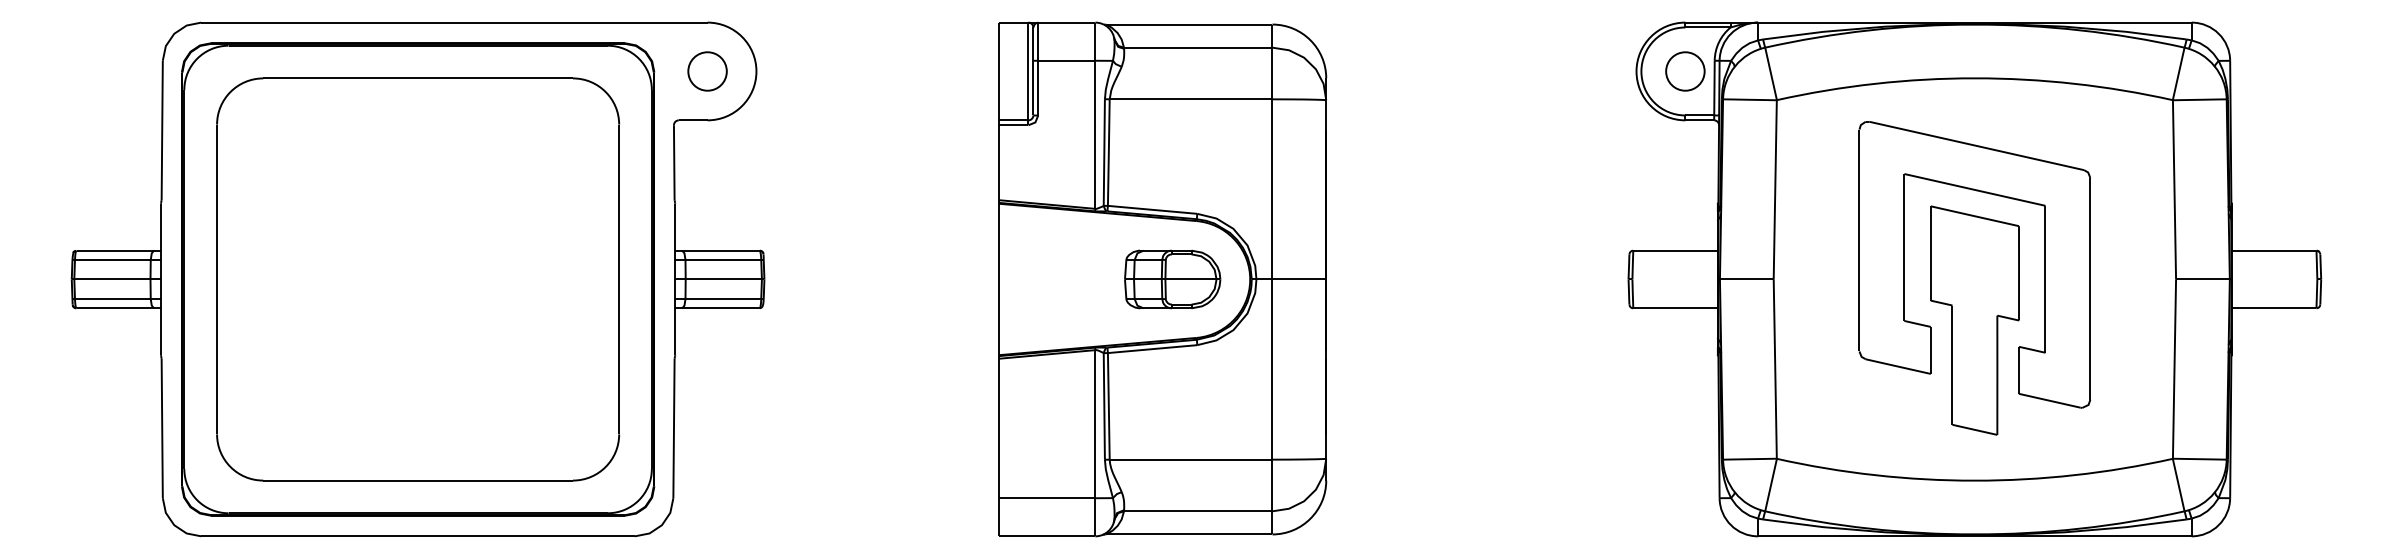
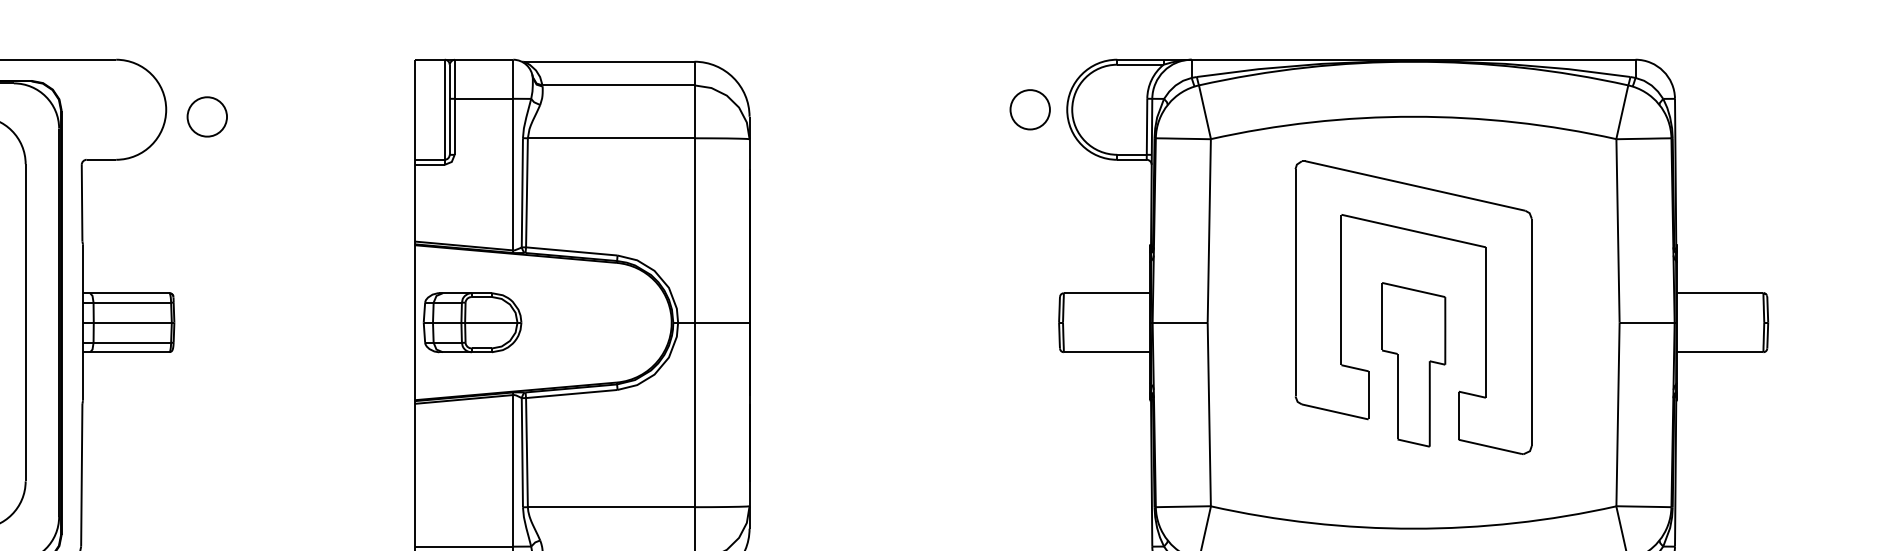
part: (707, 71) -> (207, 116), moved
part: (1685, 71) -> (1030, 109), moved
part: (1172, 279) -> (472, 322), moved
part: (1974, 320) -> (1413, 364), size x0.7

